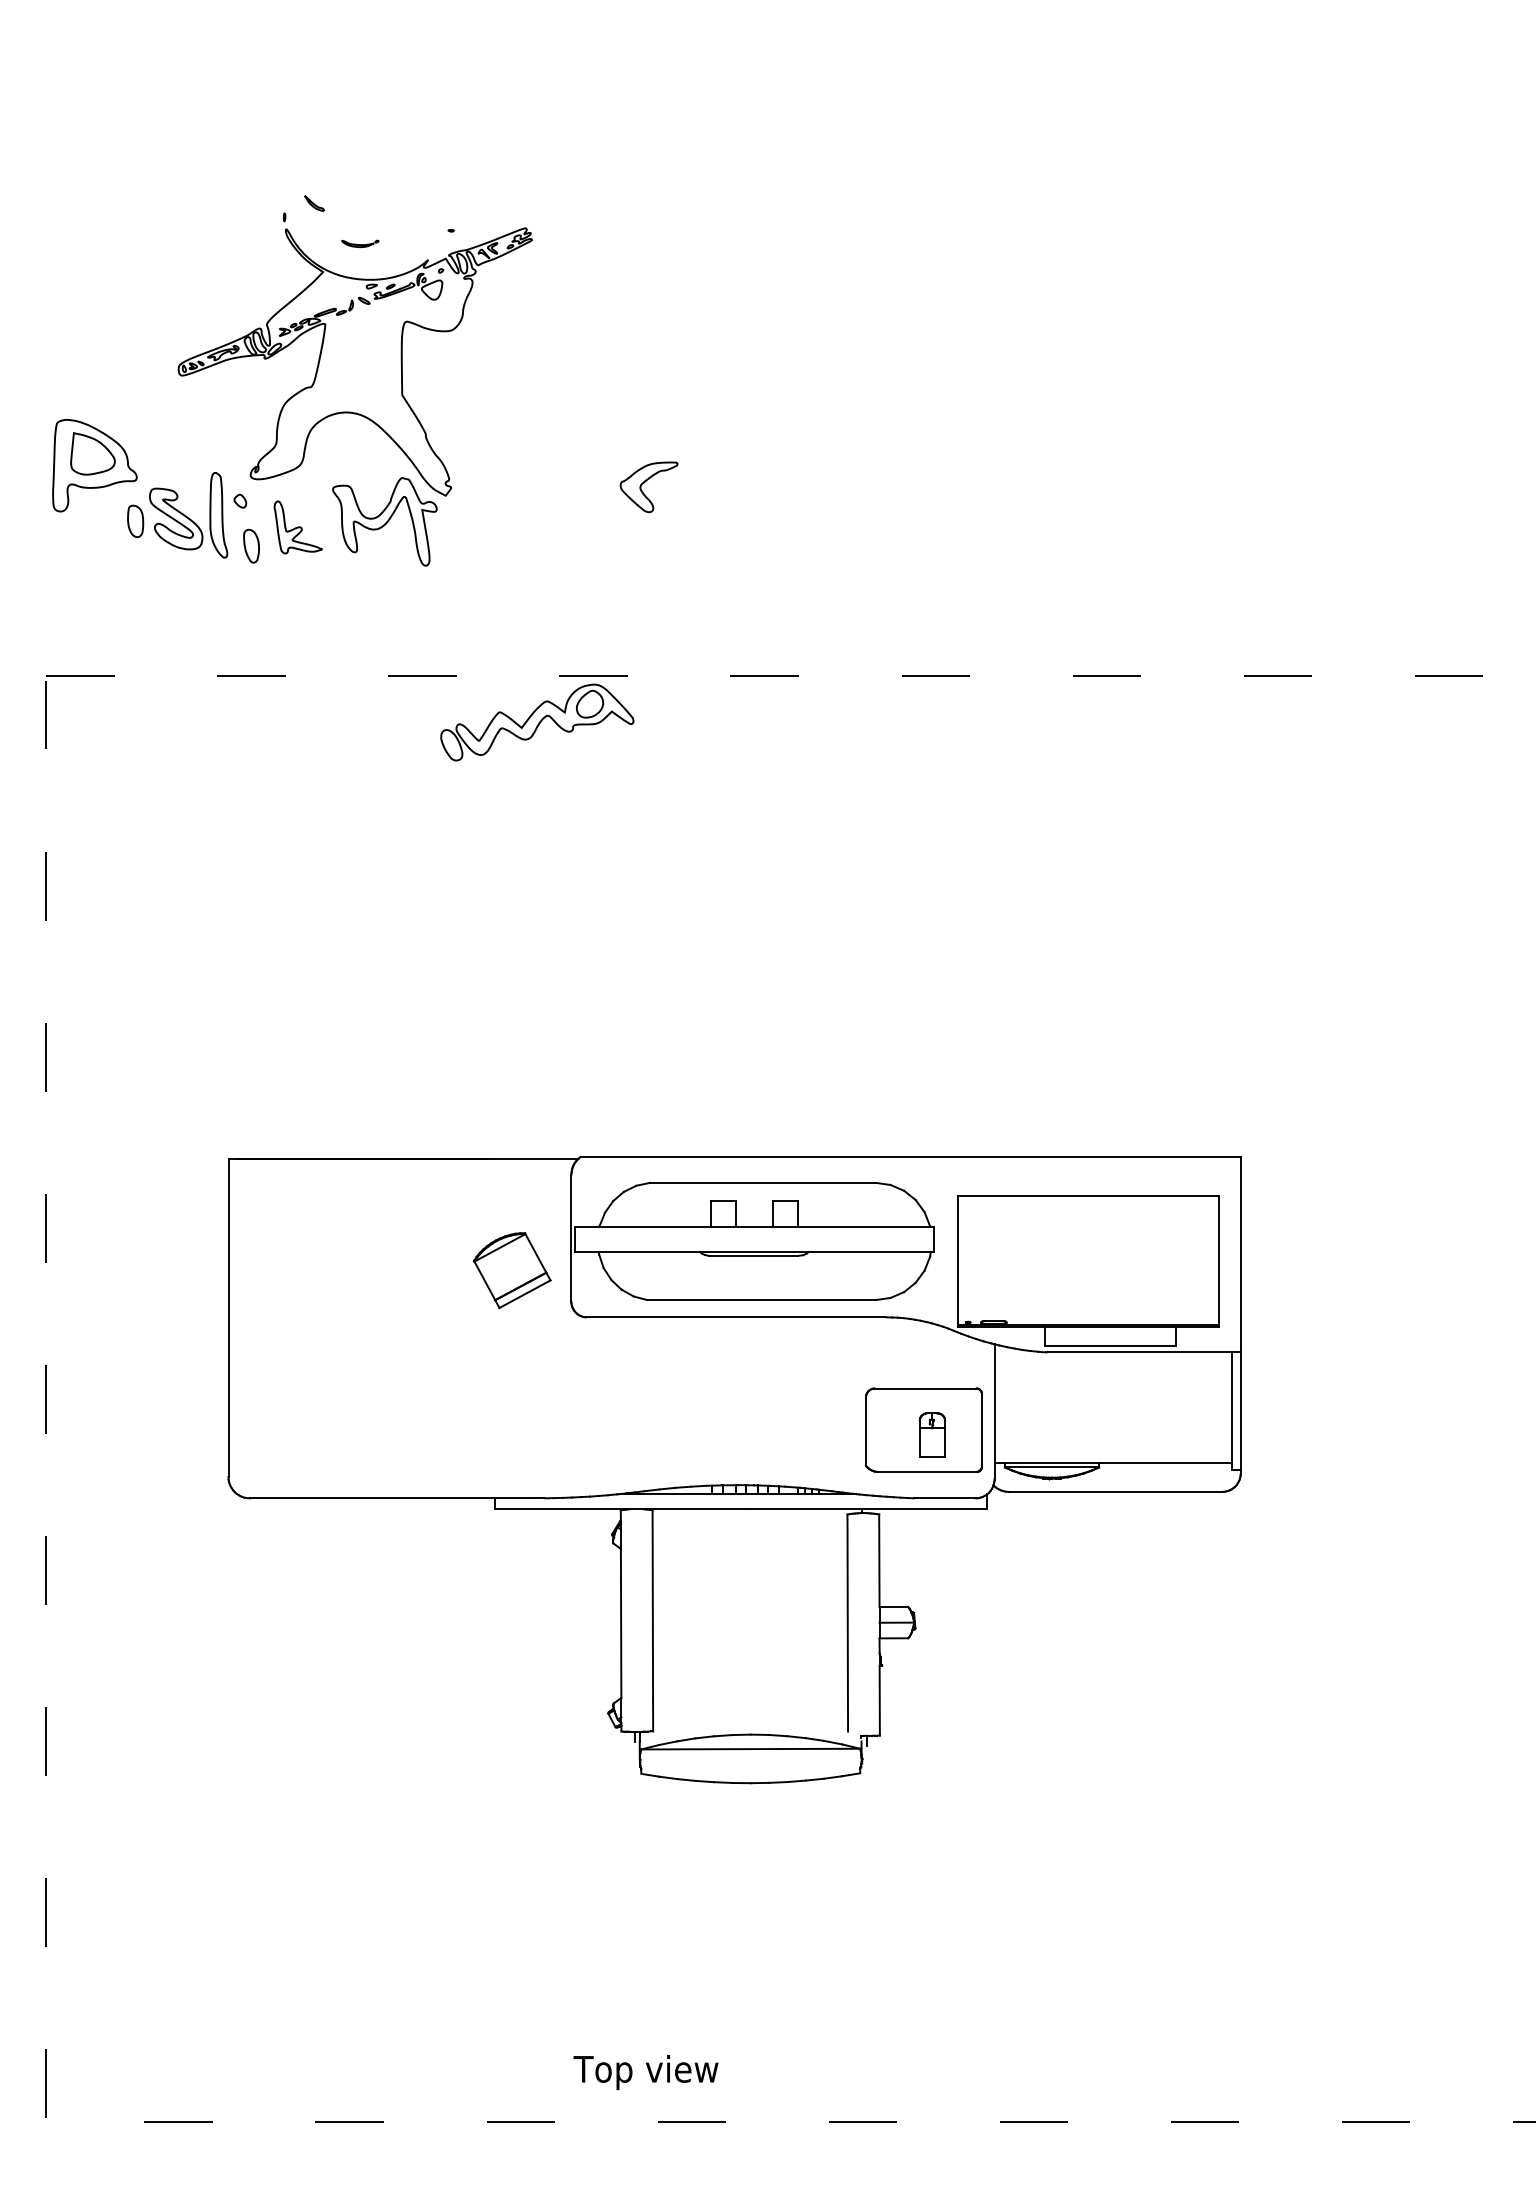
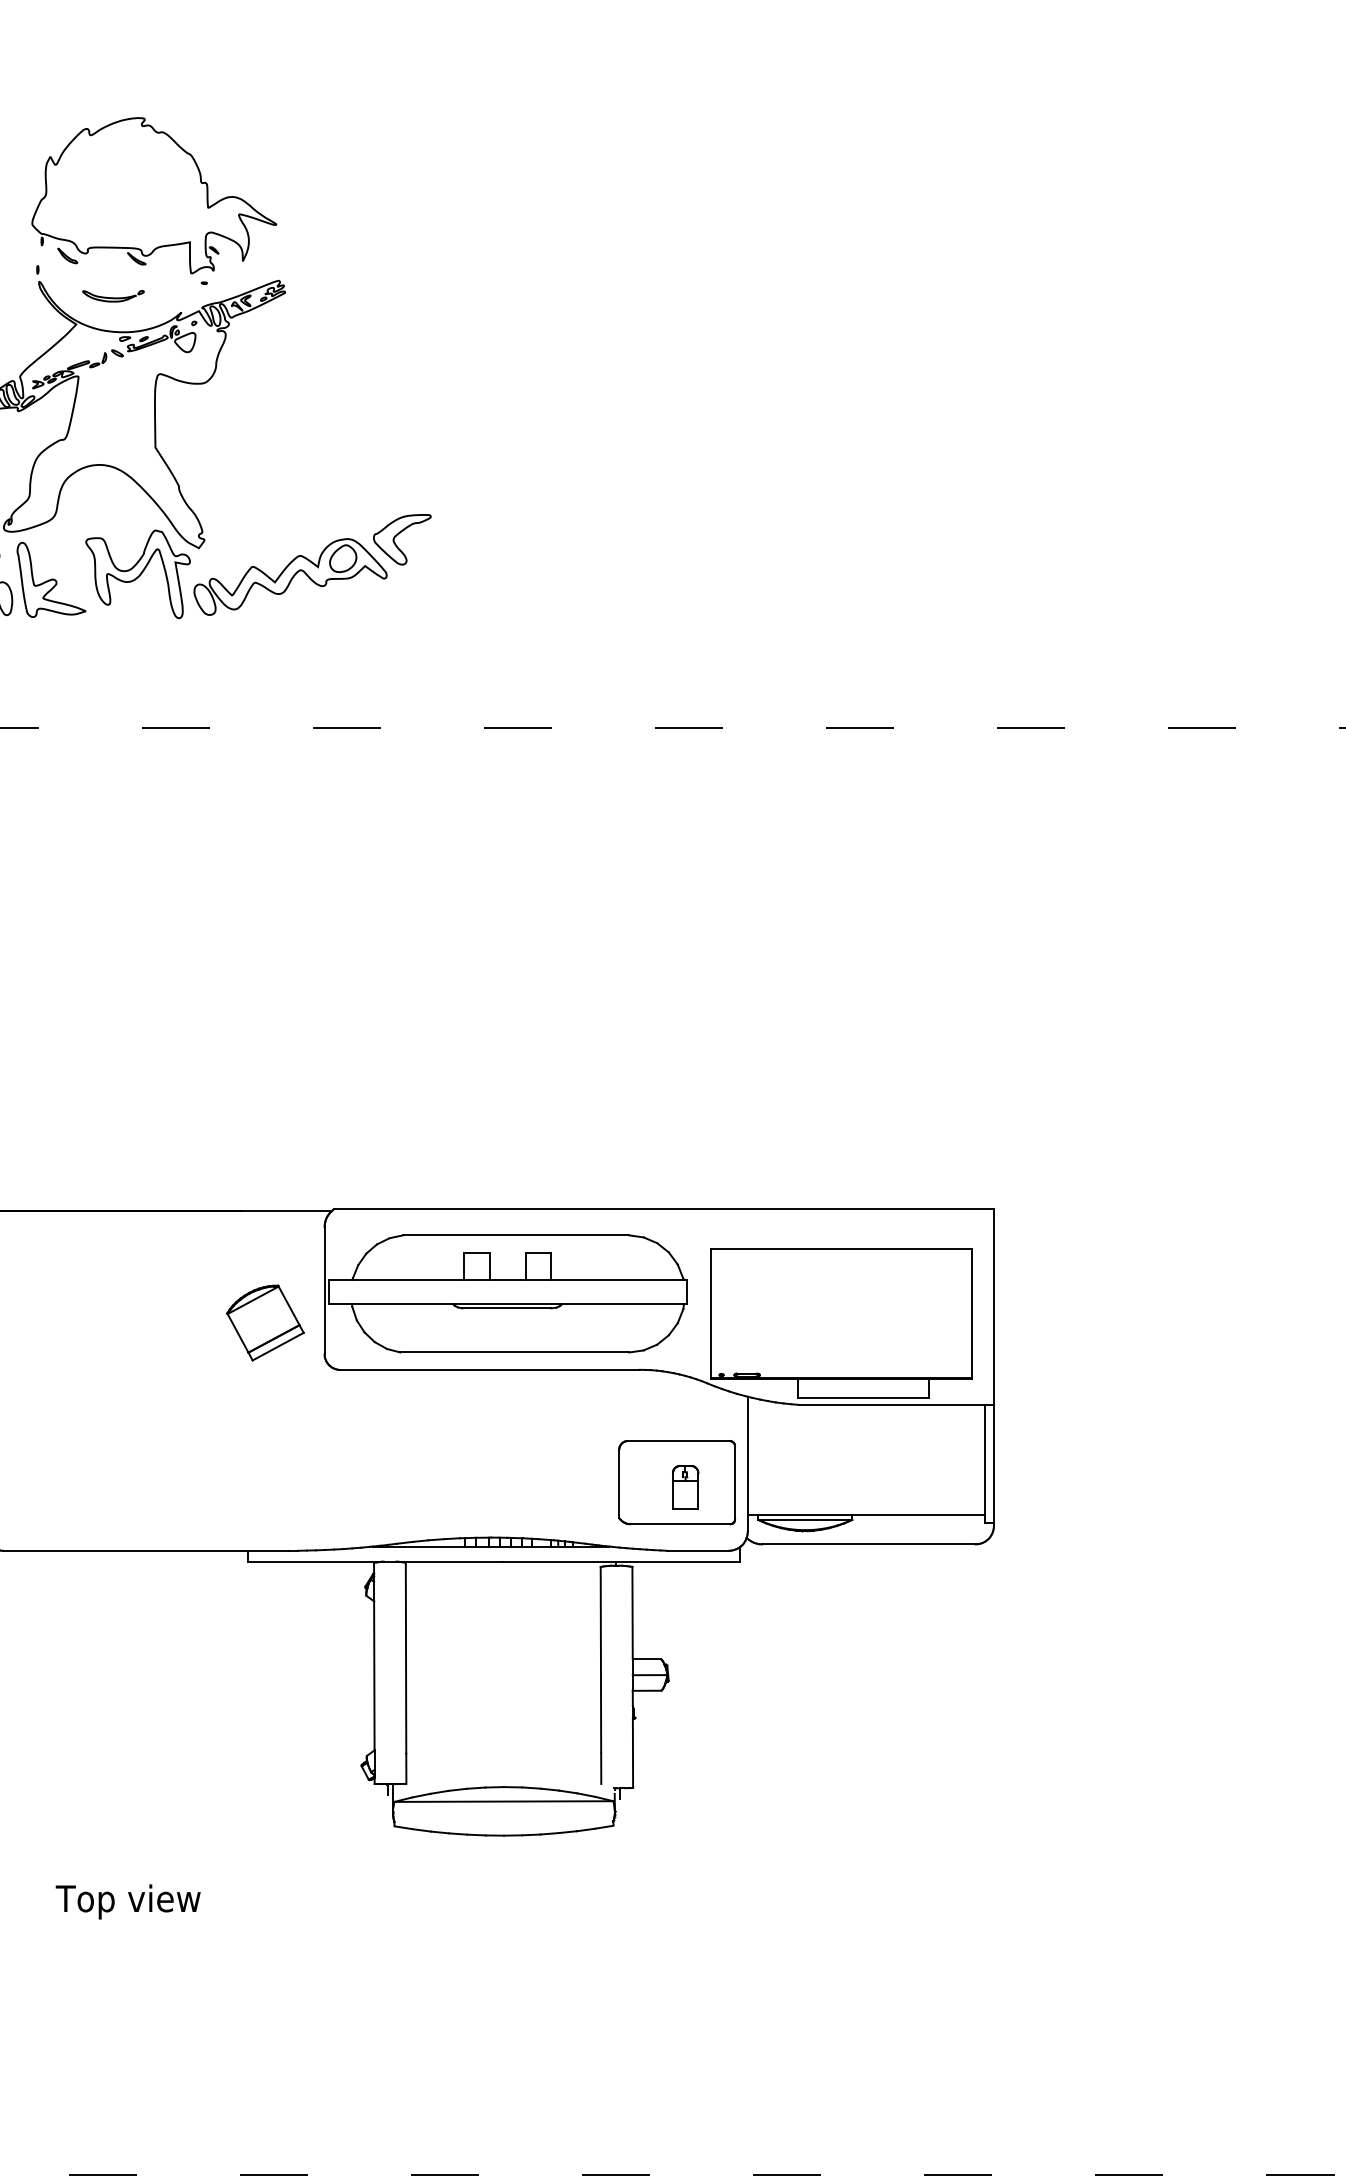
part: (400, 142) -> (153, 194), added
part: (360, 243) -> (113, 295), size x1.67
part: (298, 527) -> (51, 579), size x1.43
part: (537, 722) -> (290, 576), moved
text: (645, 2072) -> (127, 1901), moved

